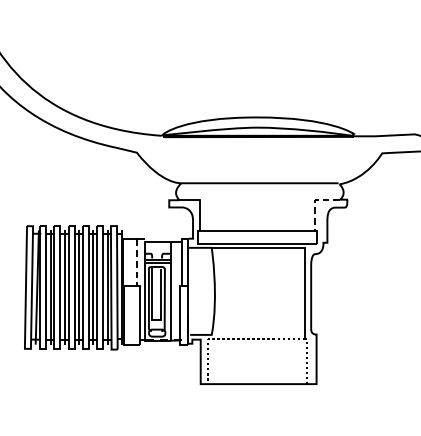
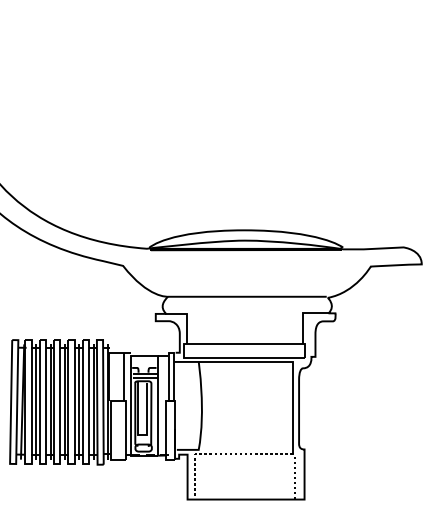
line: (315, 202) -> (303, 316), dashed -> solid
line: (137, 262) -> (123, 376), dashed -> solid

